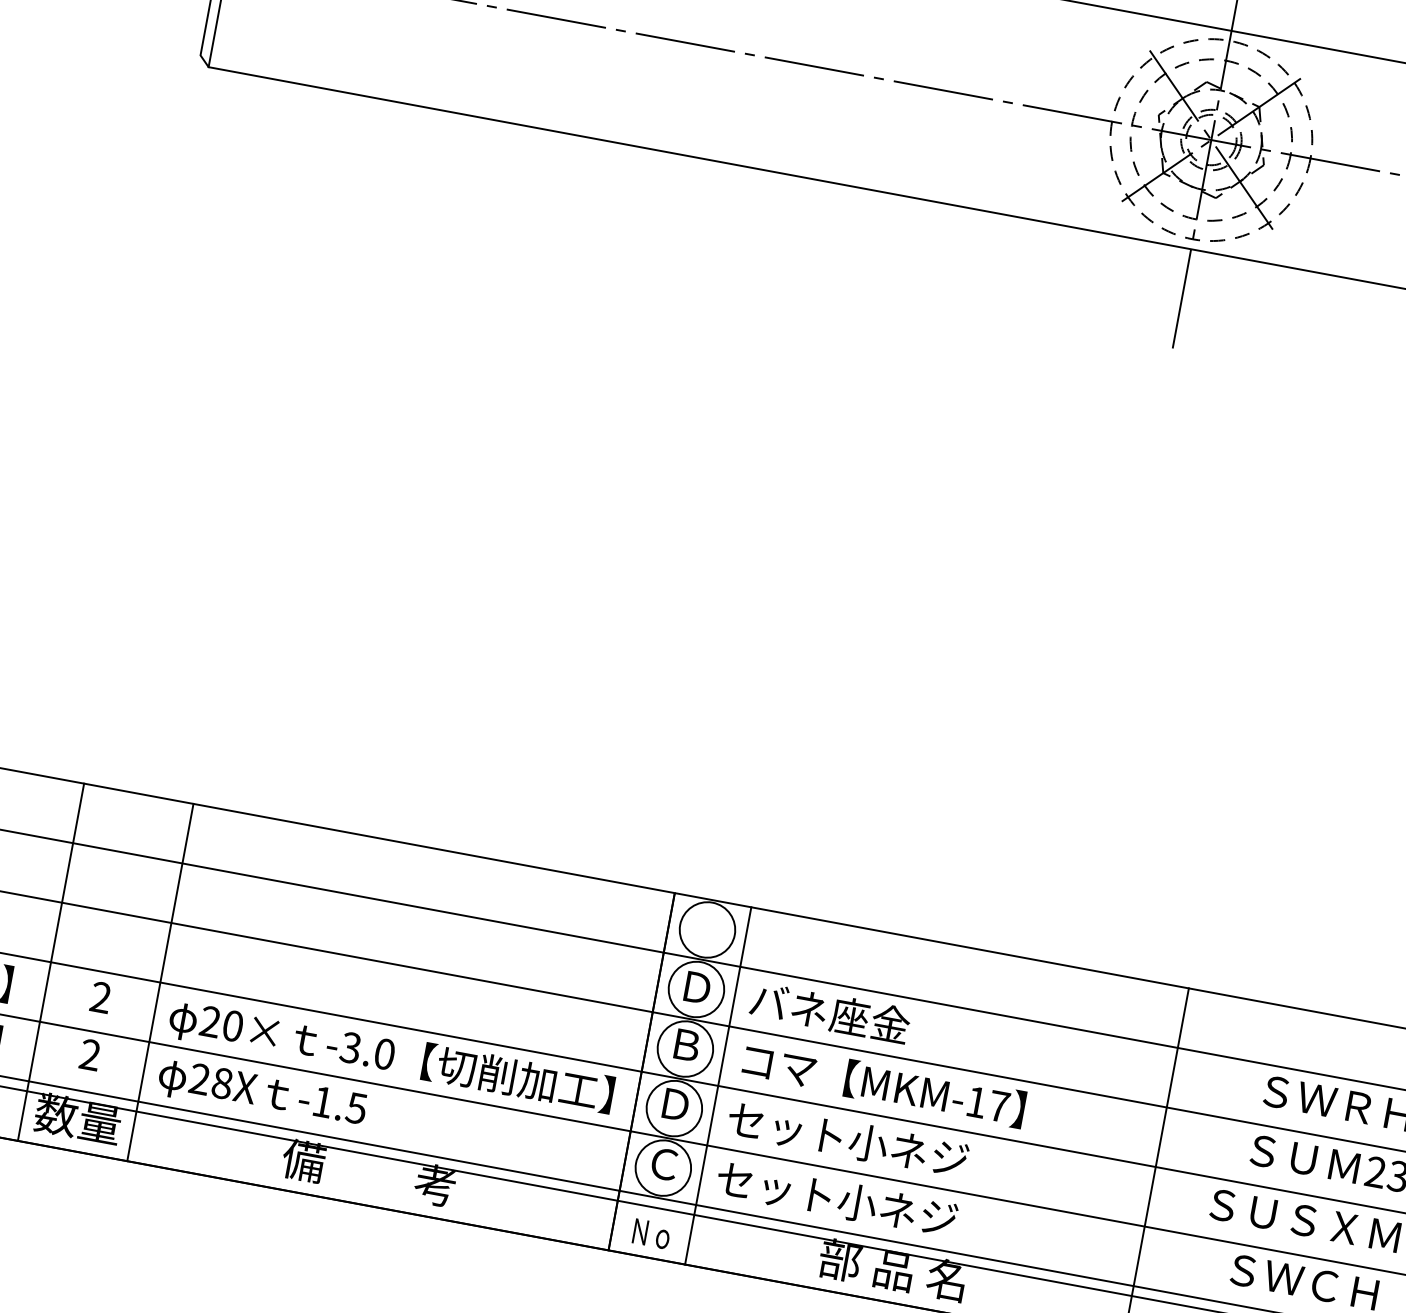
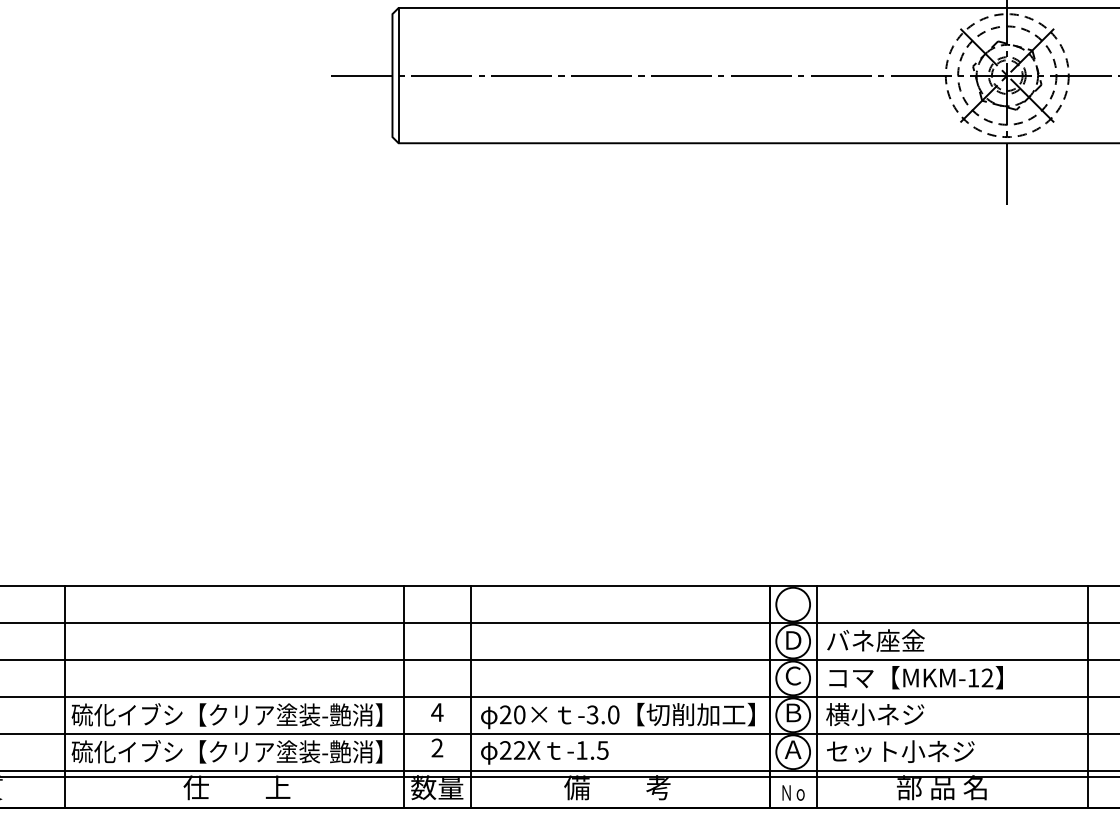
text: (101, 997) -> (437, 712), 2 -> 4
text: (686, 1044) -> (793, 675), Ｂ -> Ｃ
text: (222, 1083) -> (519, 750), 28X -> 22X
text: (675, 1104) -> (793, 712), Ｄ -> Ｂ
text: (999, 1105) -> (987, 677), MKM-17 -> MKM-12
text: (847, 1139) -> (900, 714), セット小ネジ -> 横小ネジ
text: (663, 1163) -> (792, 749), Ｃ -> Ａ

